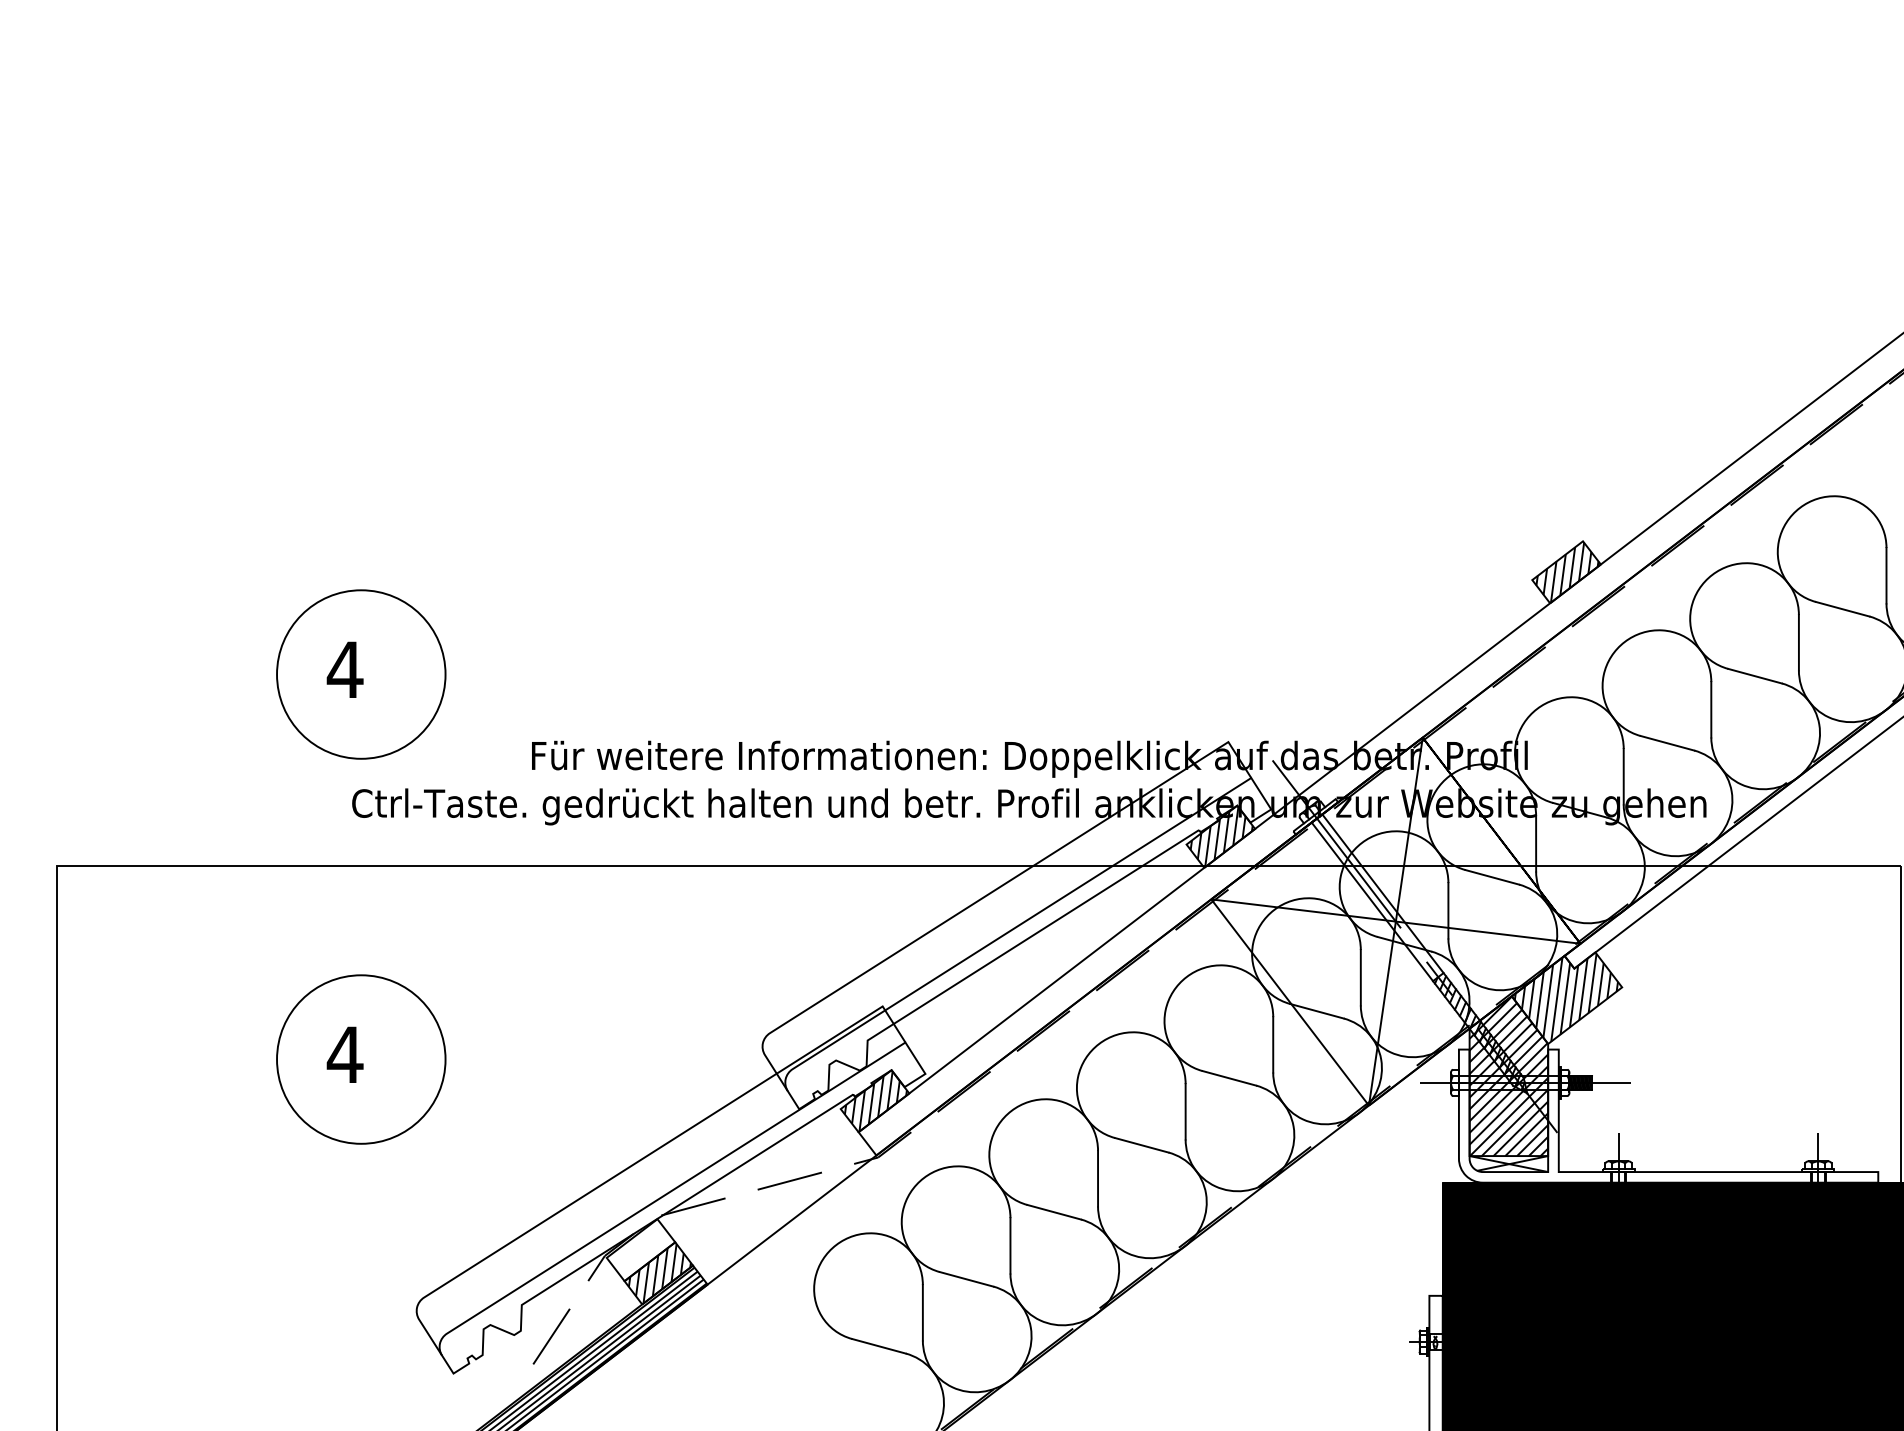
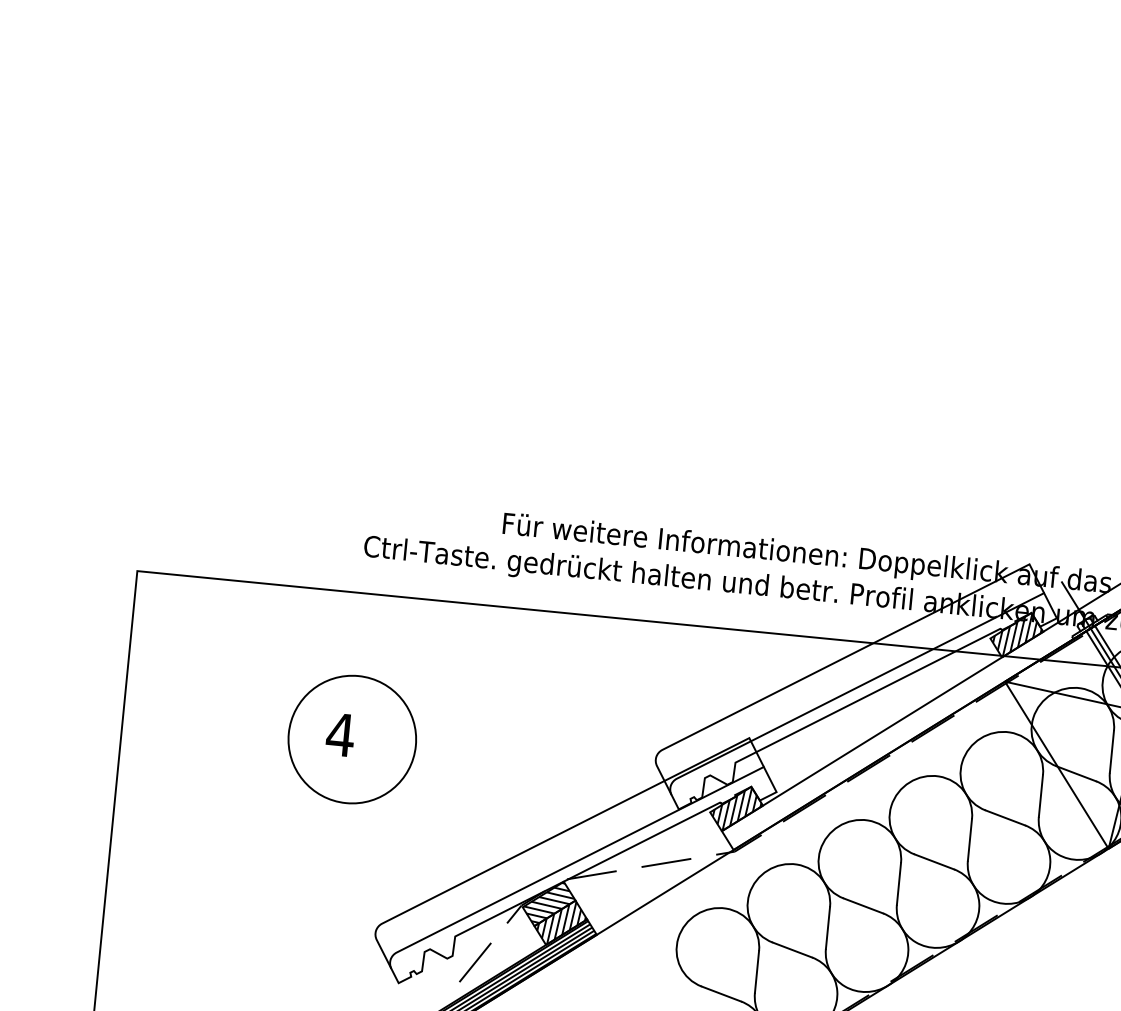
part: (361, 674) -> (380, 449), removed
hatch: (640, 1248) -> (548, 902), added

